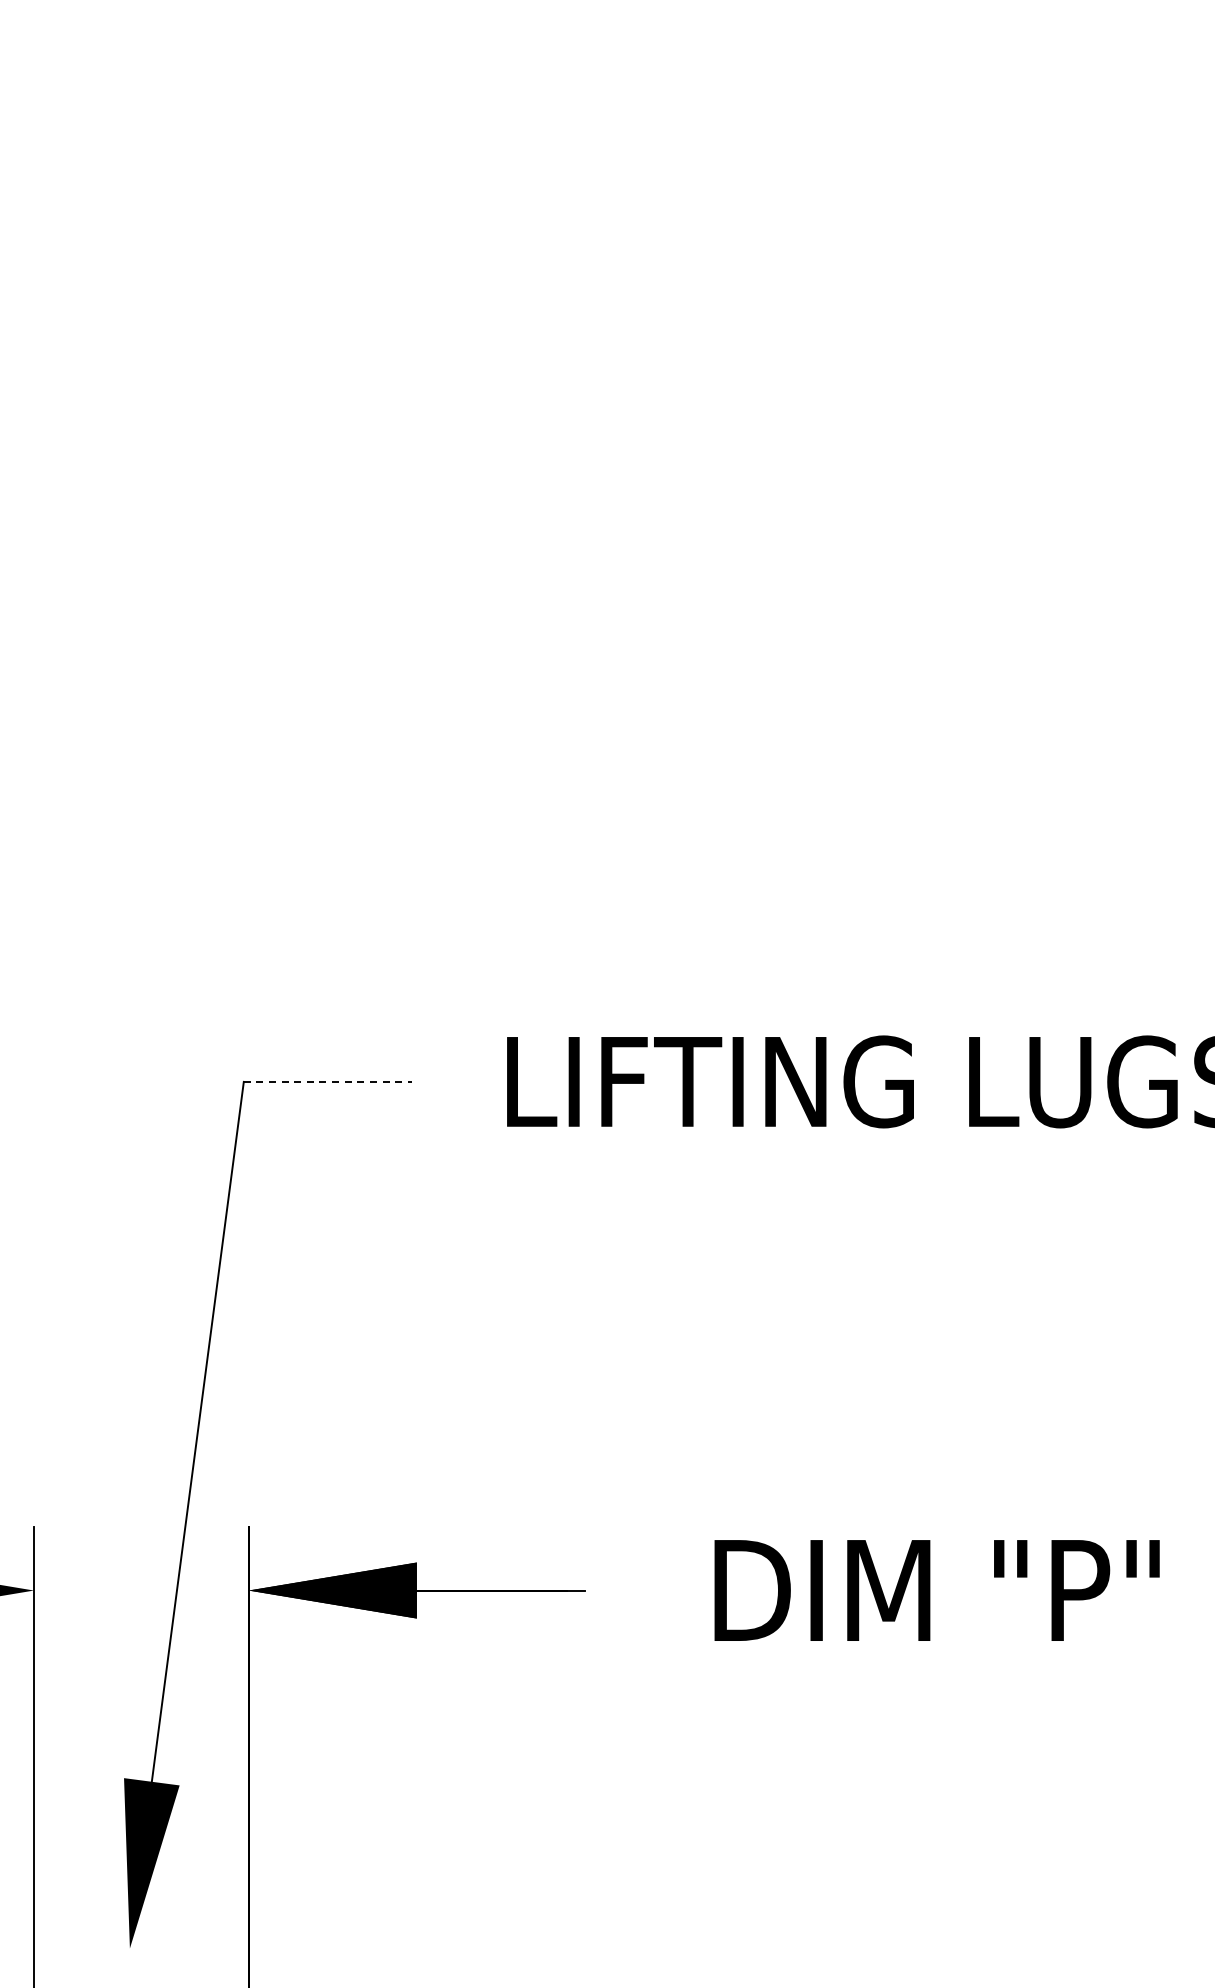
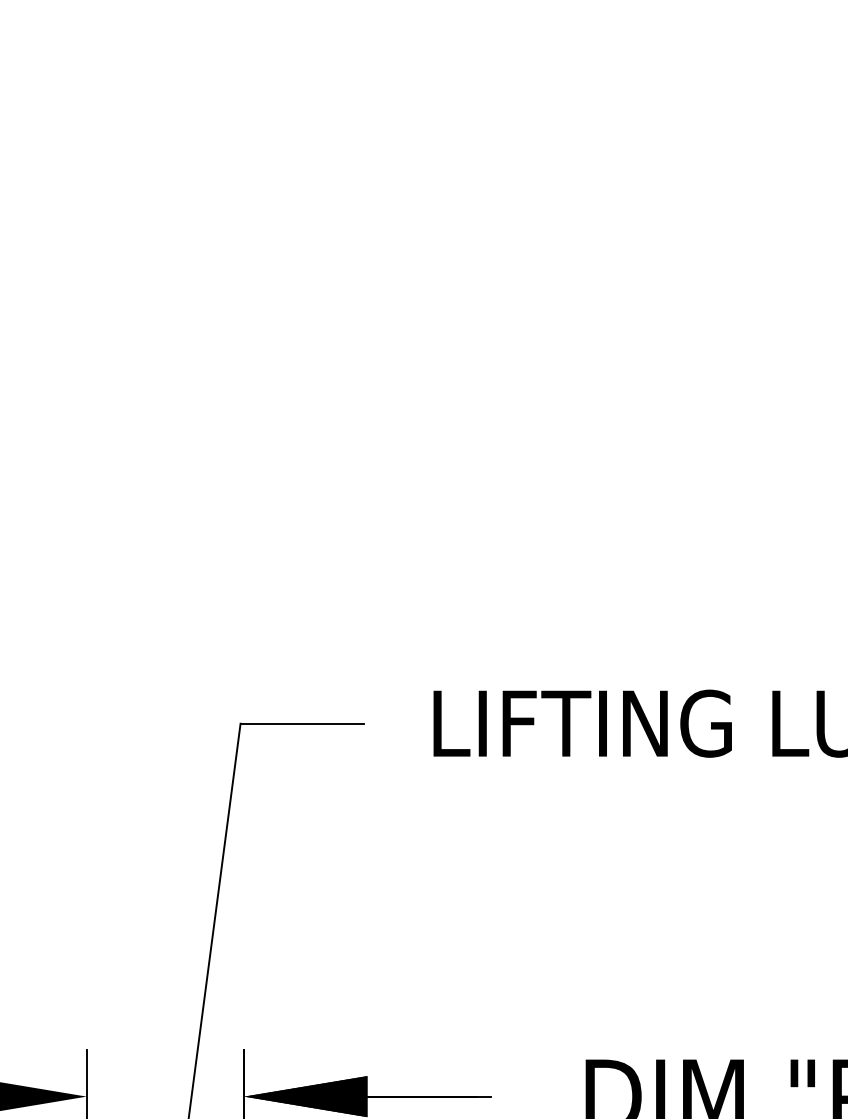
line: (328, 1081) -> (302, 723), dashed -> solid

